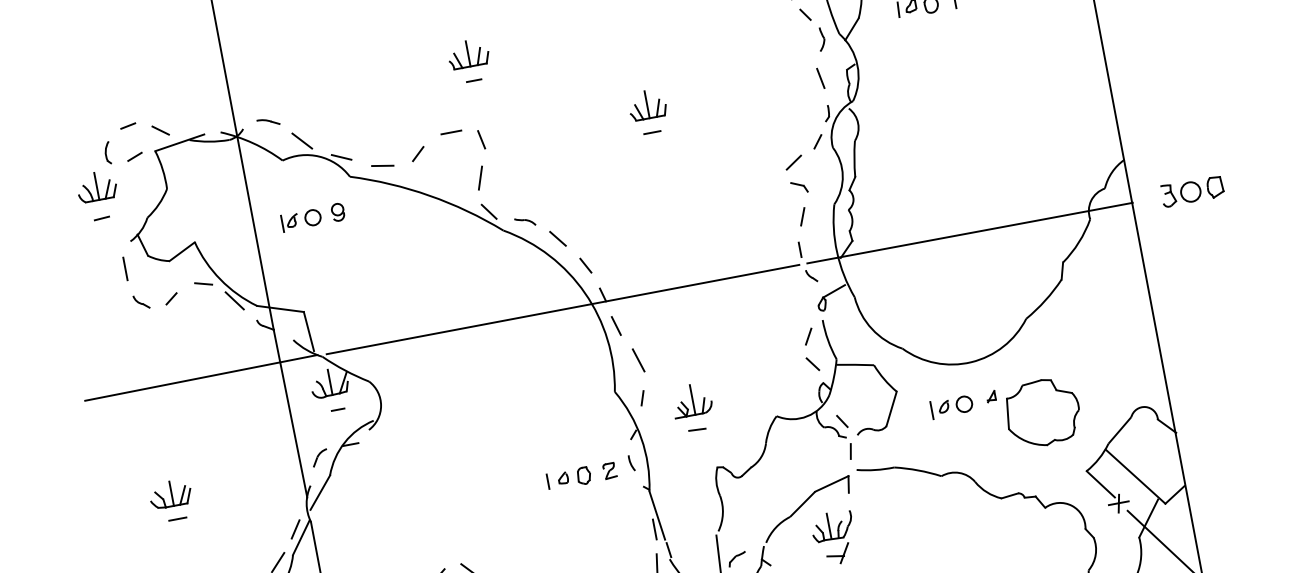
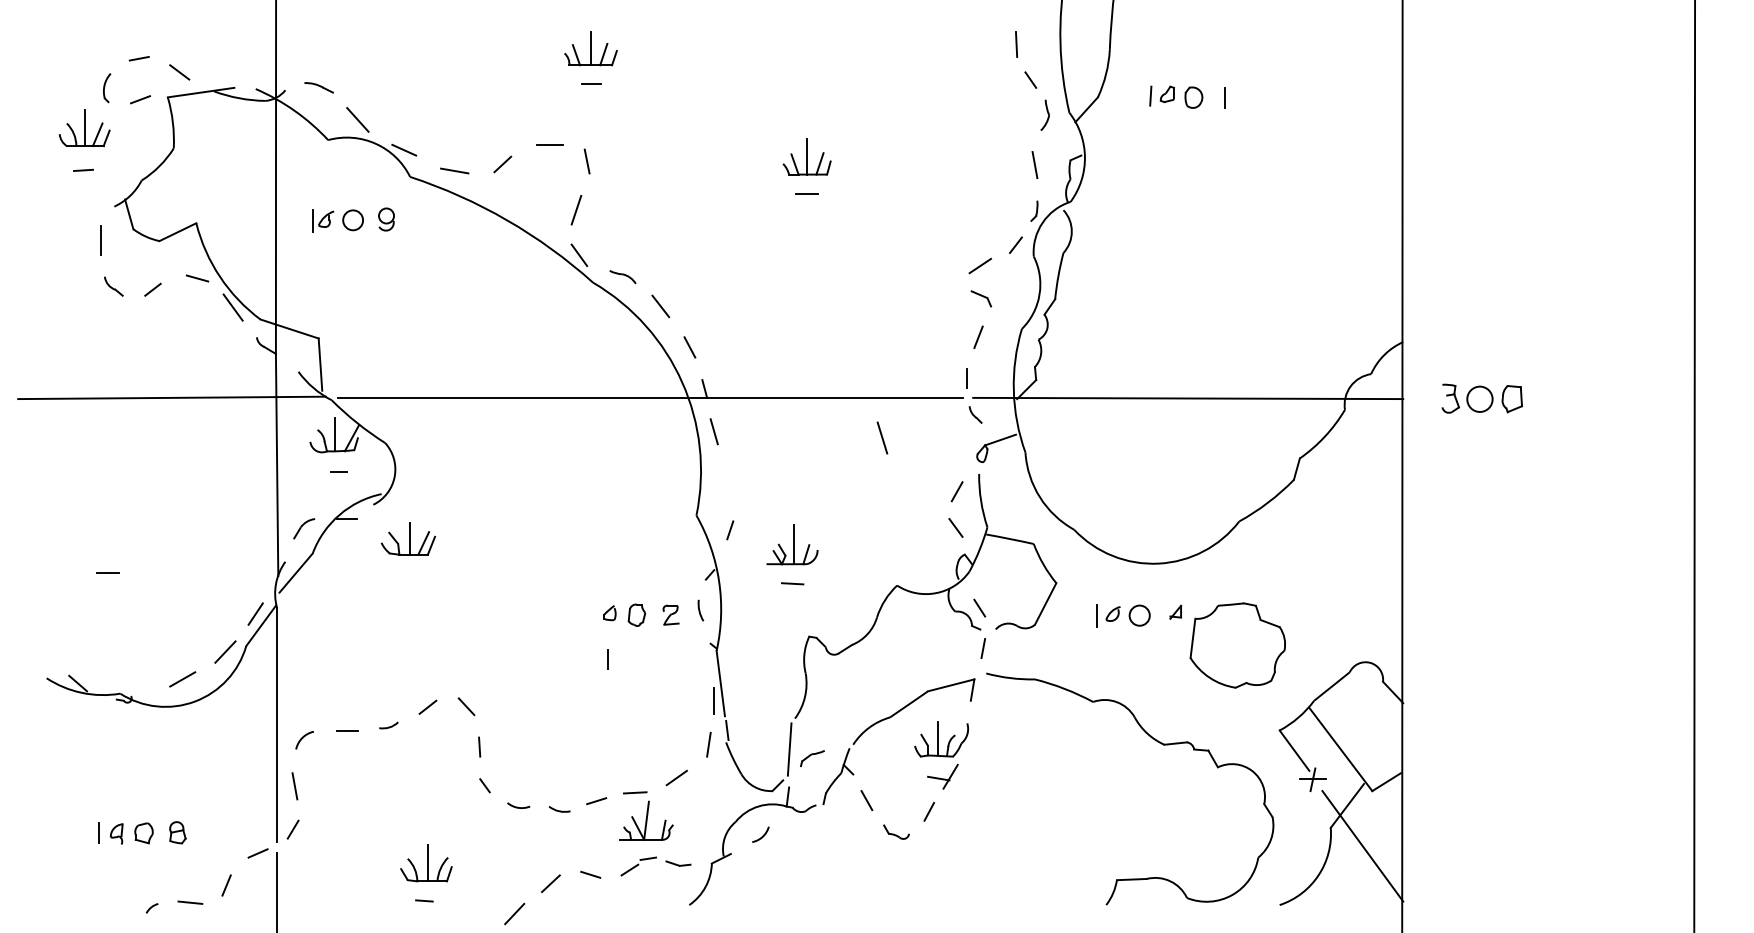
line: (638, 359) -> (882, 437), moved
line: (548, 482) -> (607, 659), moved
part: (169, 494) -> (407, 538), moved

